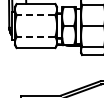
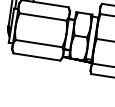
line: (35, 15) -> (42, 17), dashed -> solid
line: (35, 37) -> (38, 44), dashed -> solid

